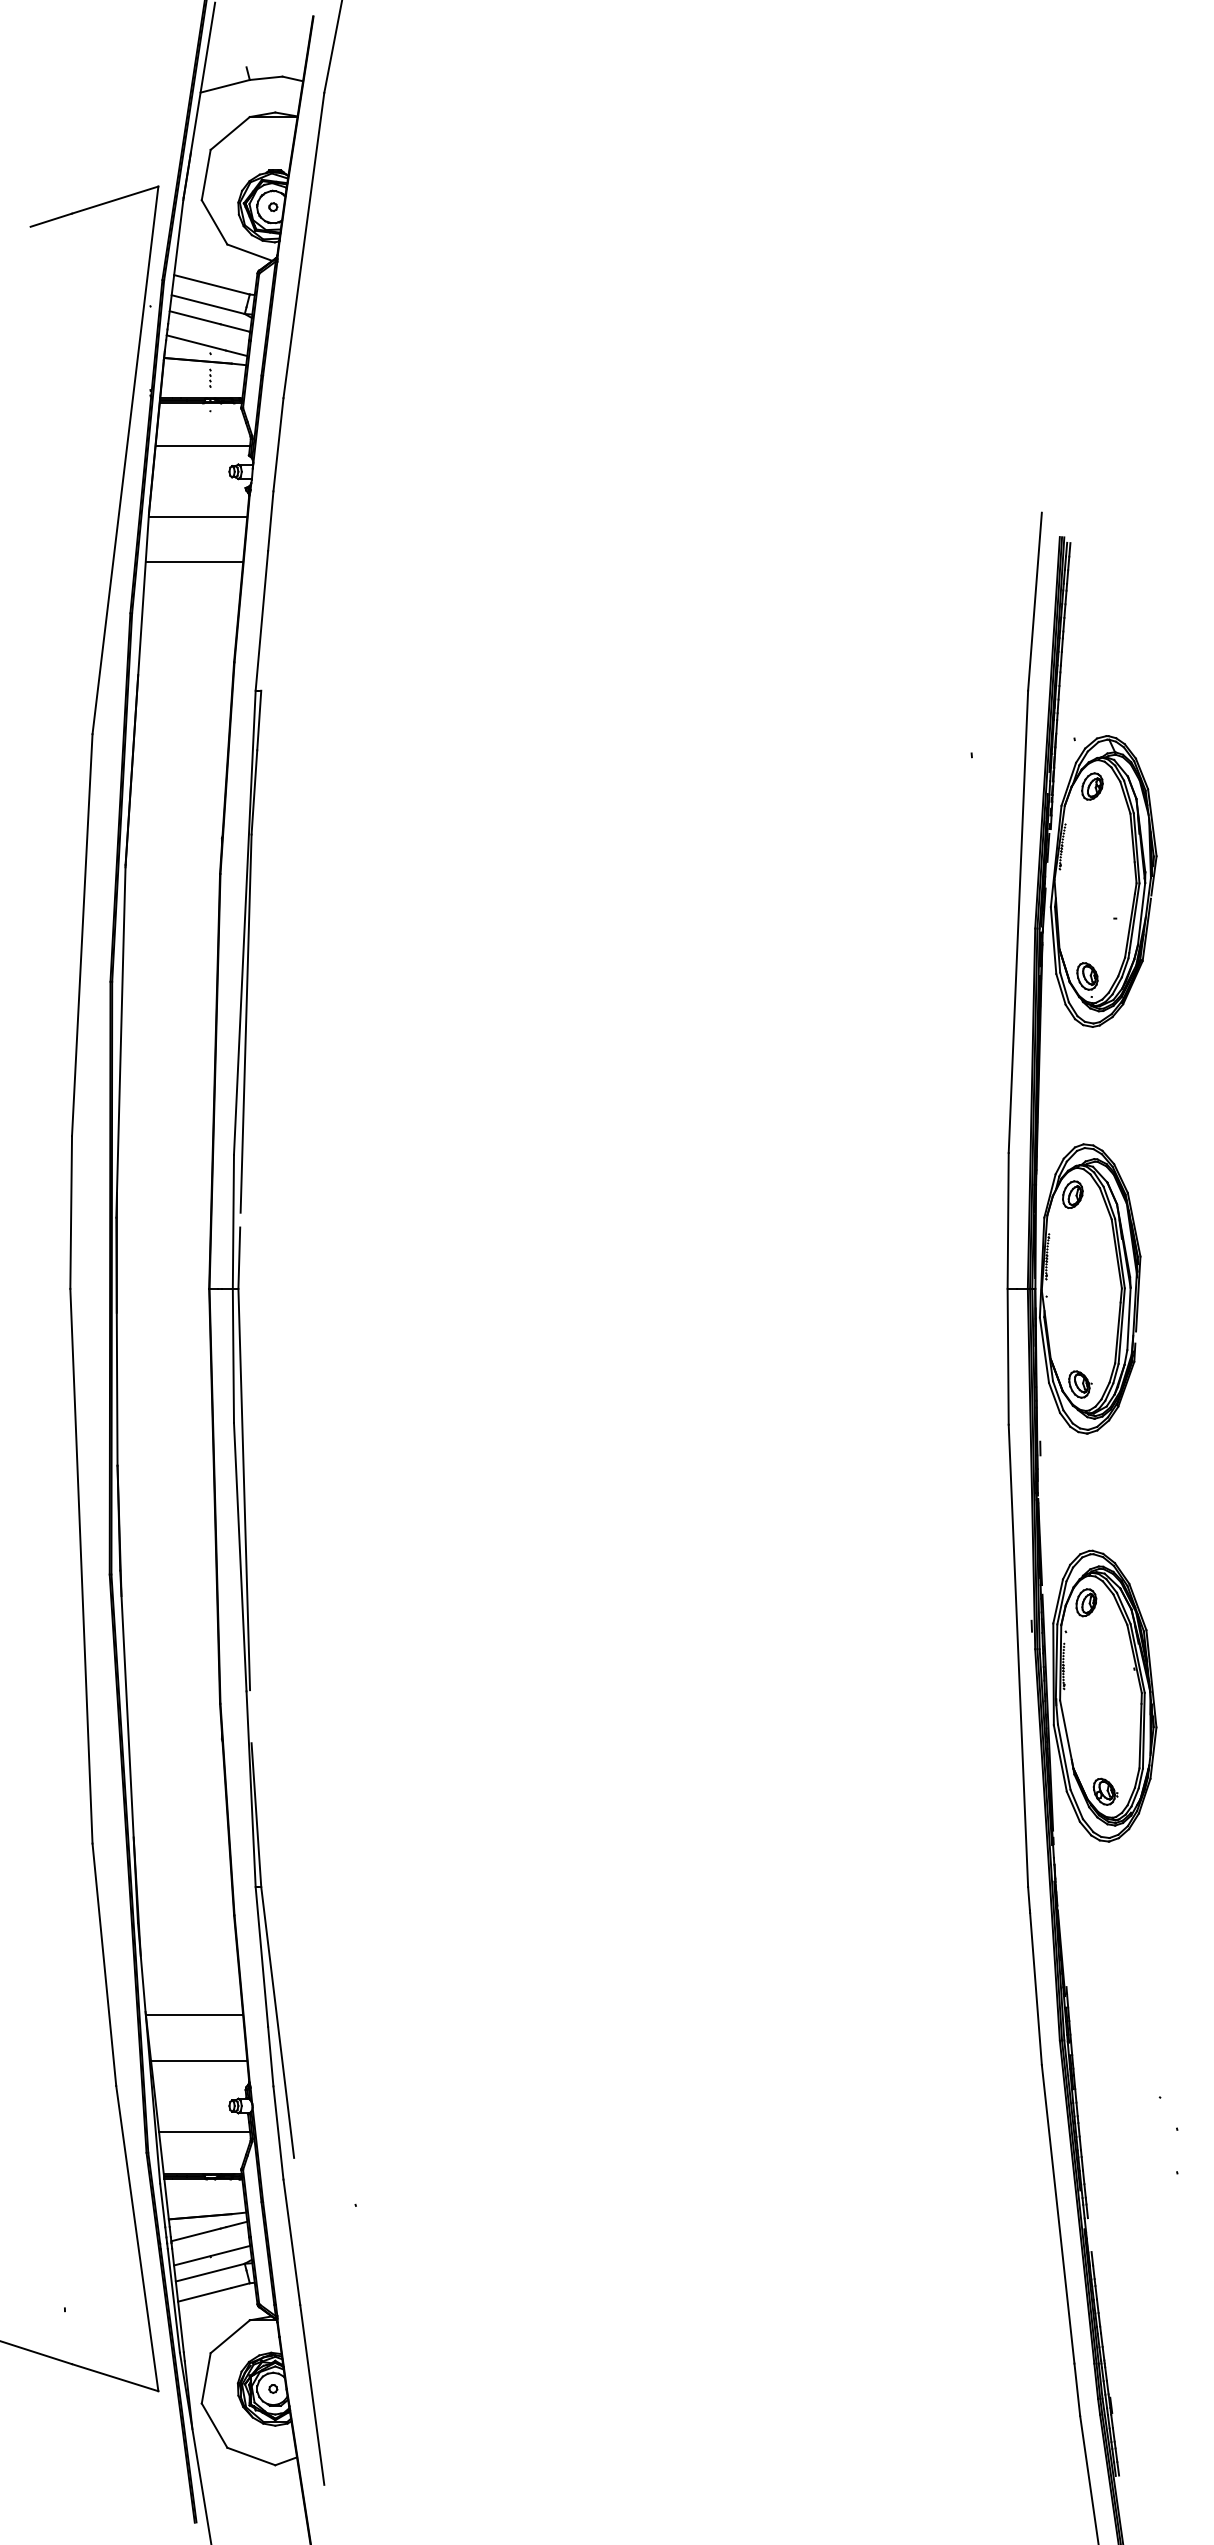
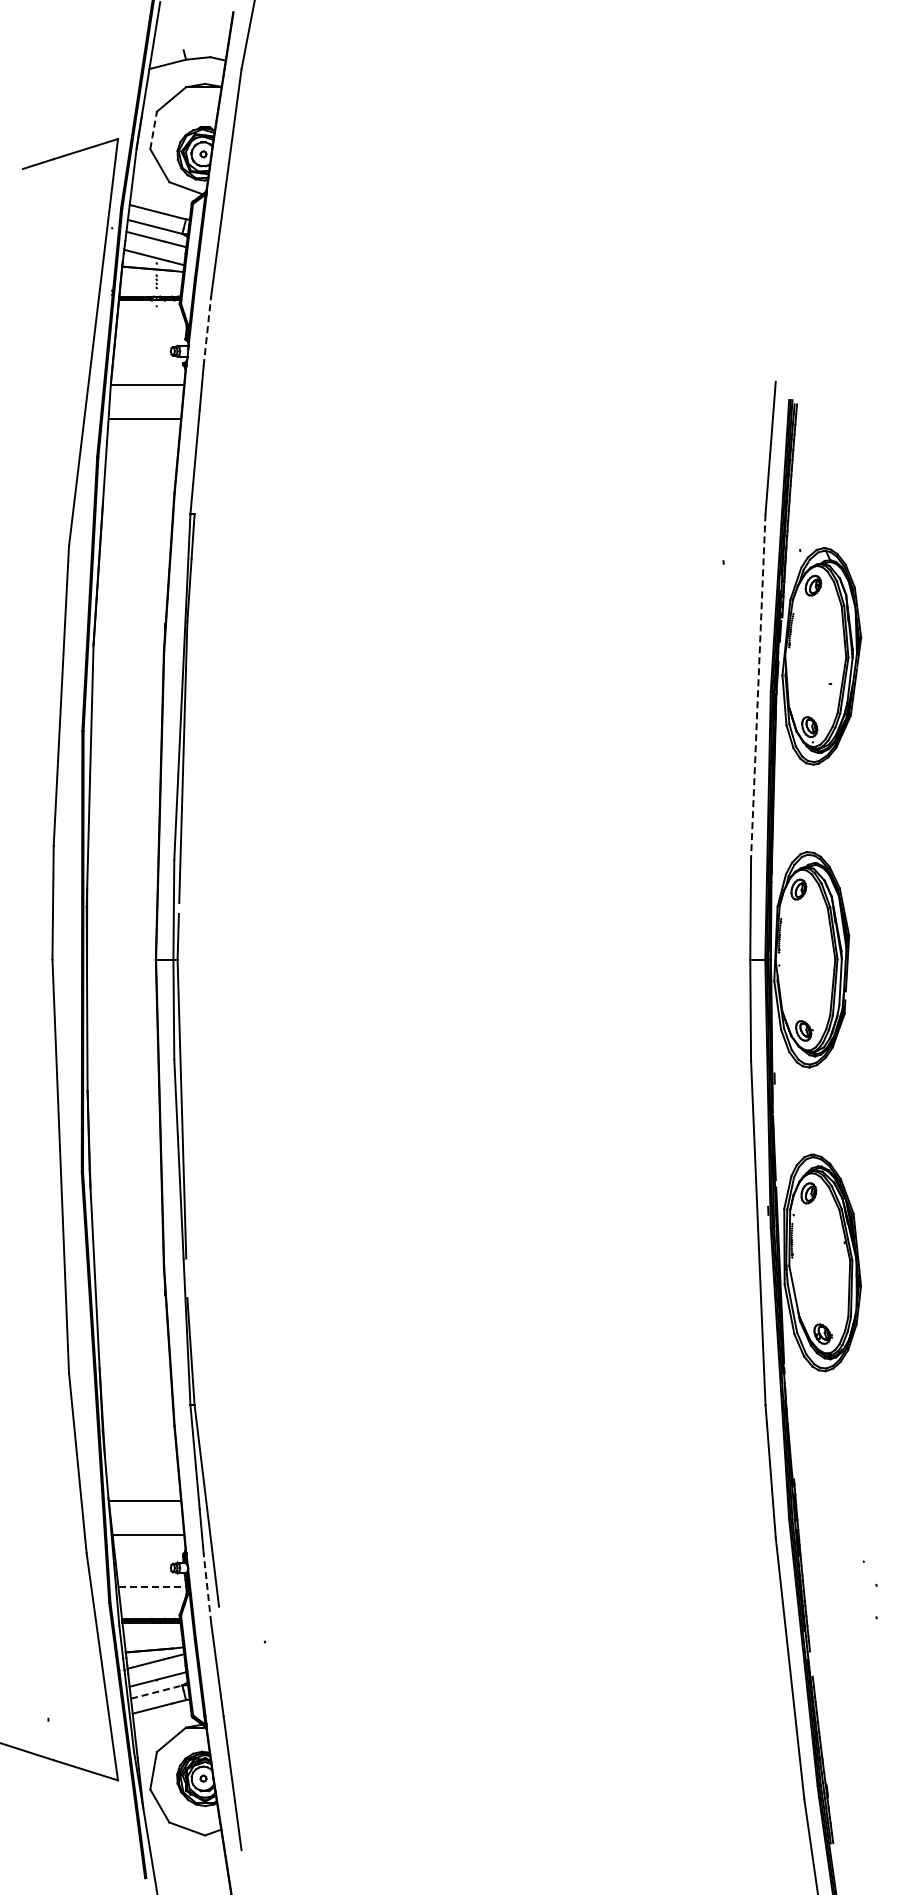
line: (206, 173) -> (153, 129), solid -> dashed
line: (202, 445) -> (150, 331), removed
line: (278, 445) -> (207, 331), solid -> dashed
line: (1018, 921) -> (758, 686), solid -> dashed
line: (204, 2132) -> (152, 1587), solid -> dashed
line: (278, 2133) -> (207, 1588), solid -> dashed
line: (210, 2273) -> (156, 1692), solid -> dashed

